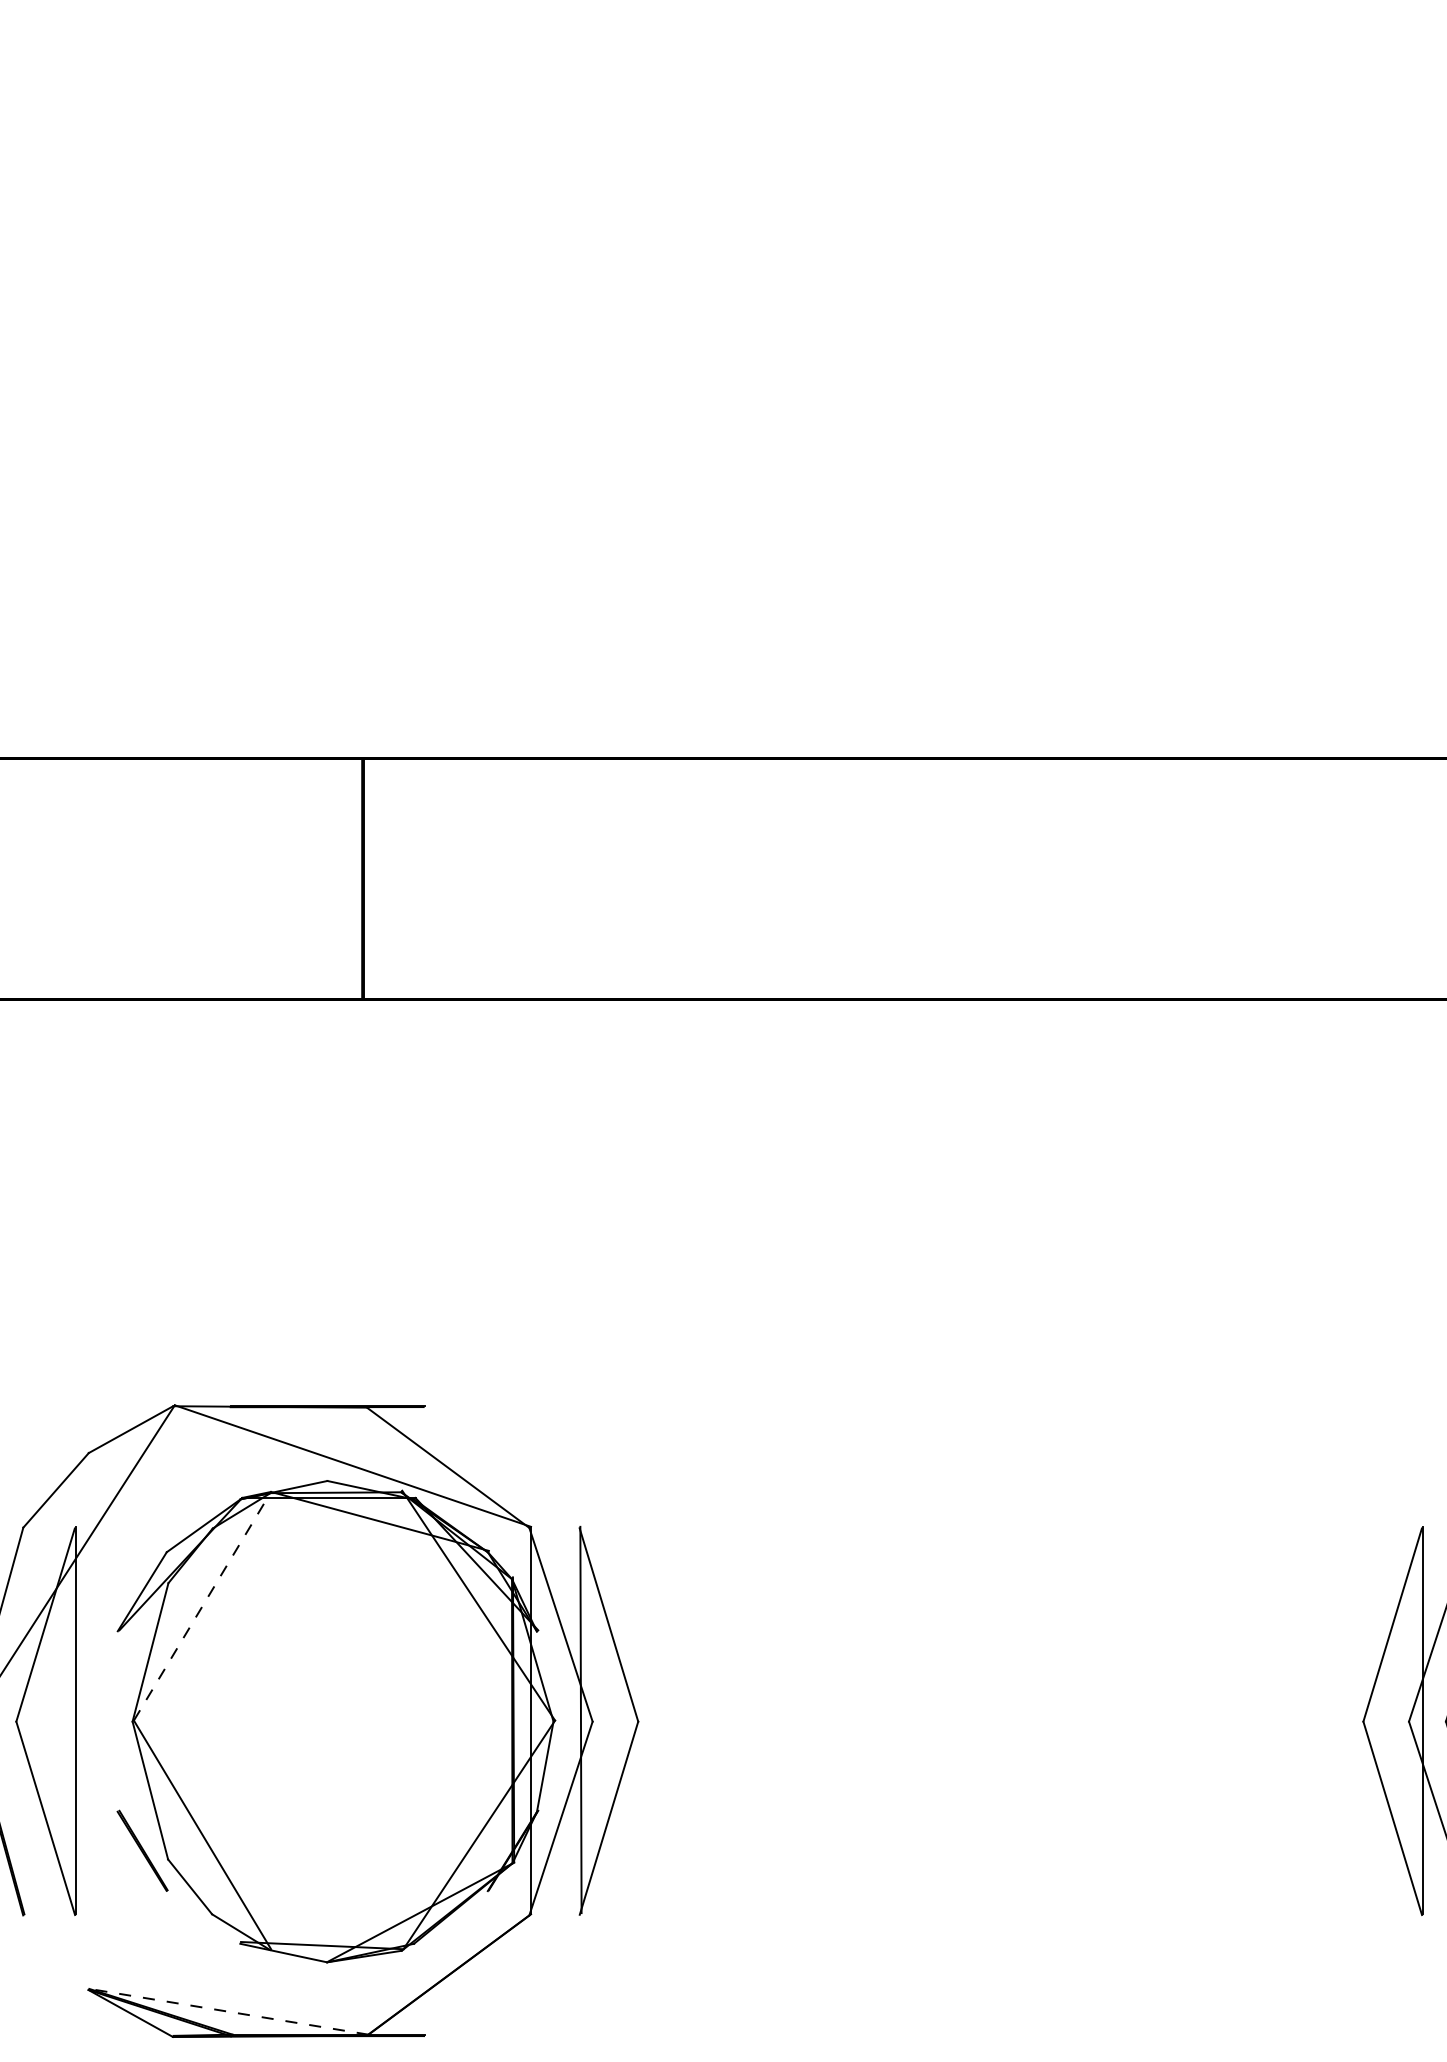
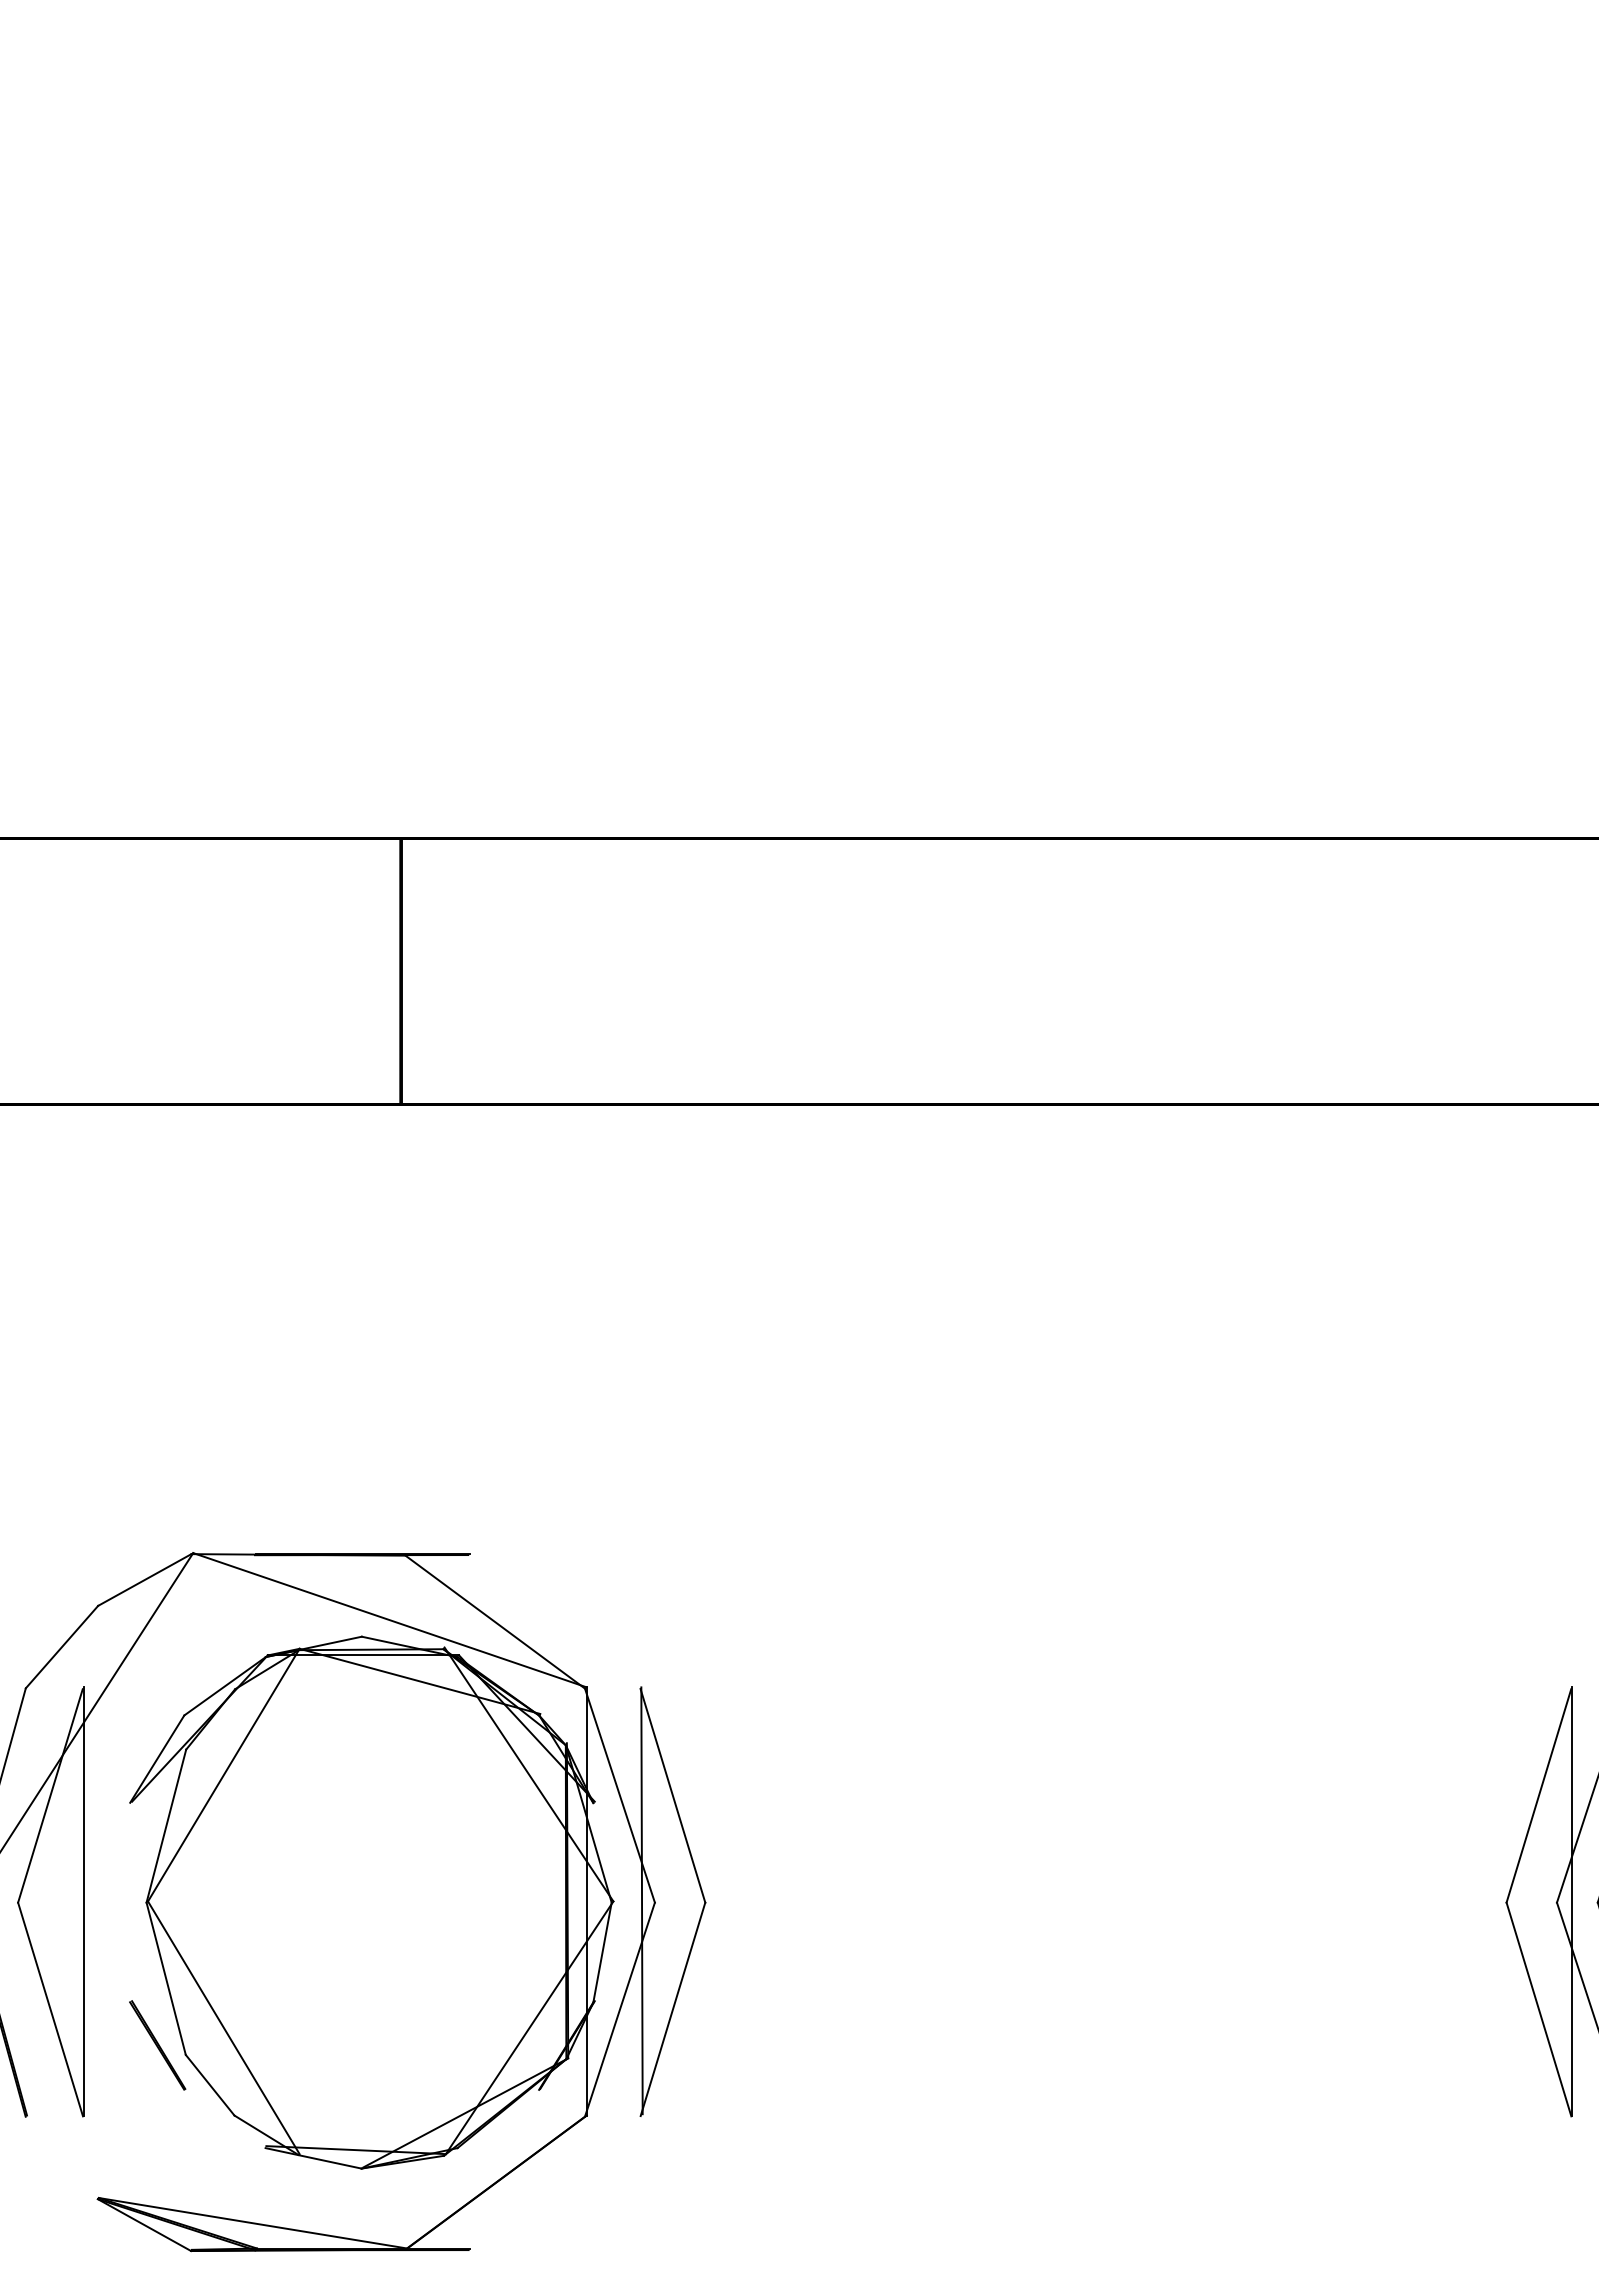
line: (203, 1605) -> (224, 1774), dashed -> solid
line: (228, 2012) -> (252, 2223), dashed -> solid

